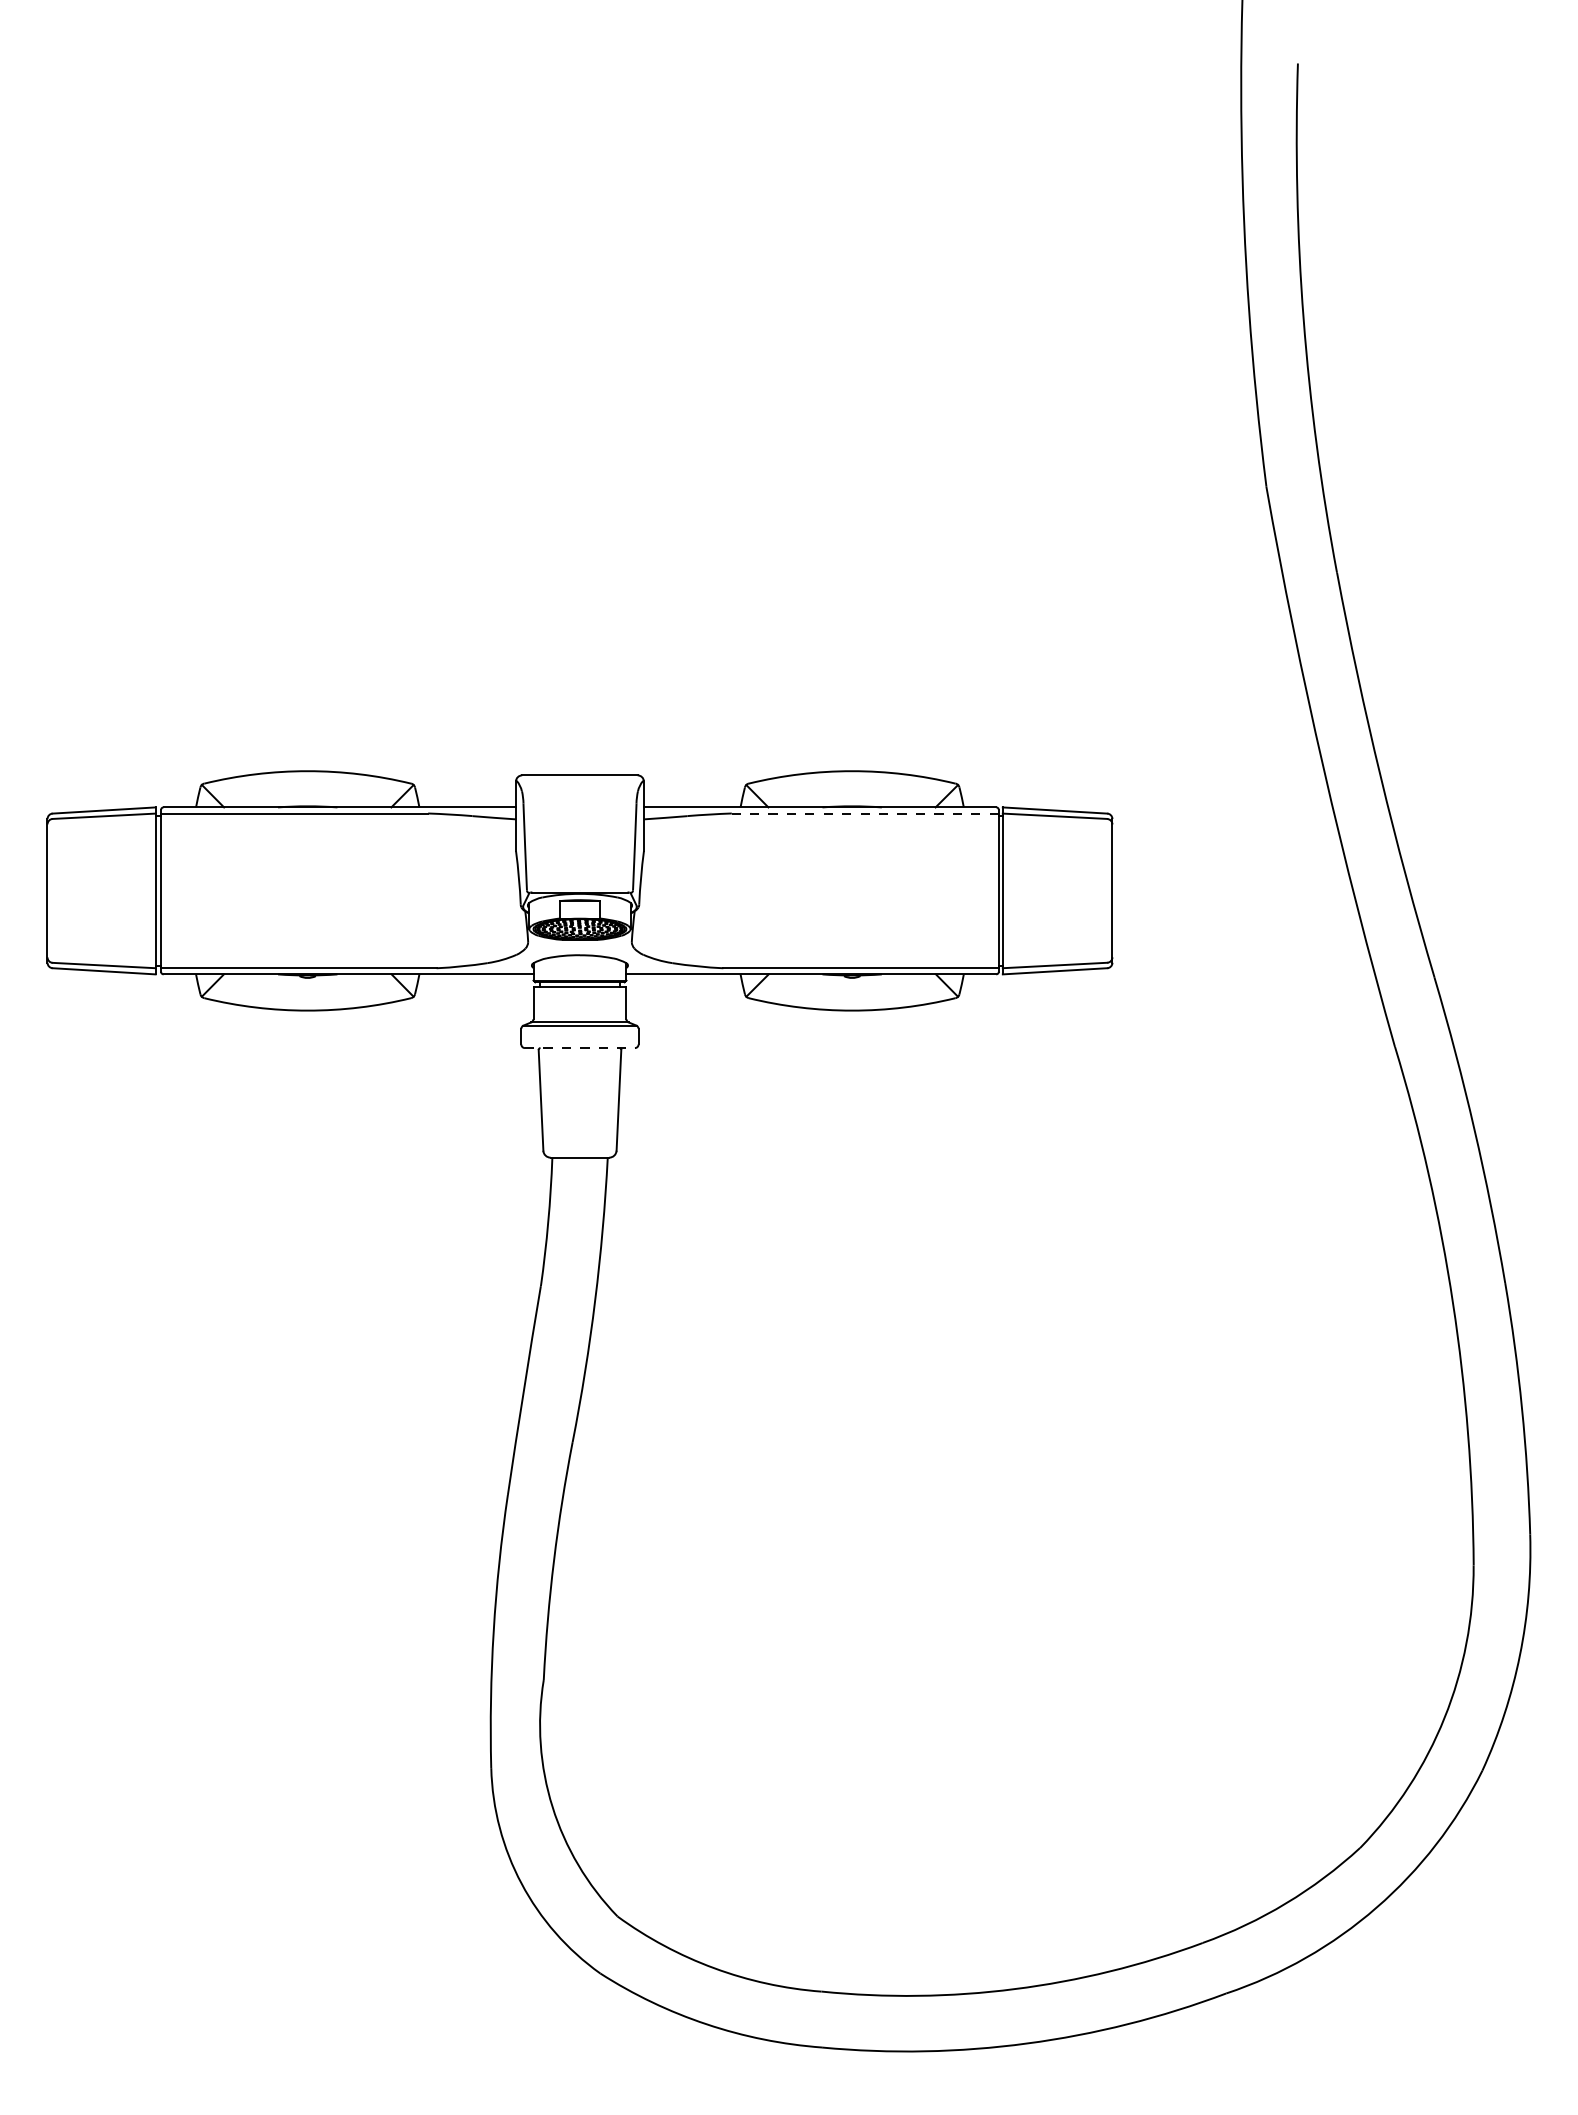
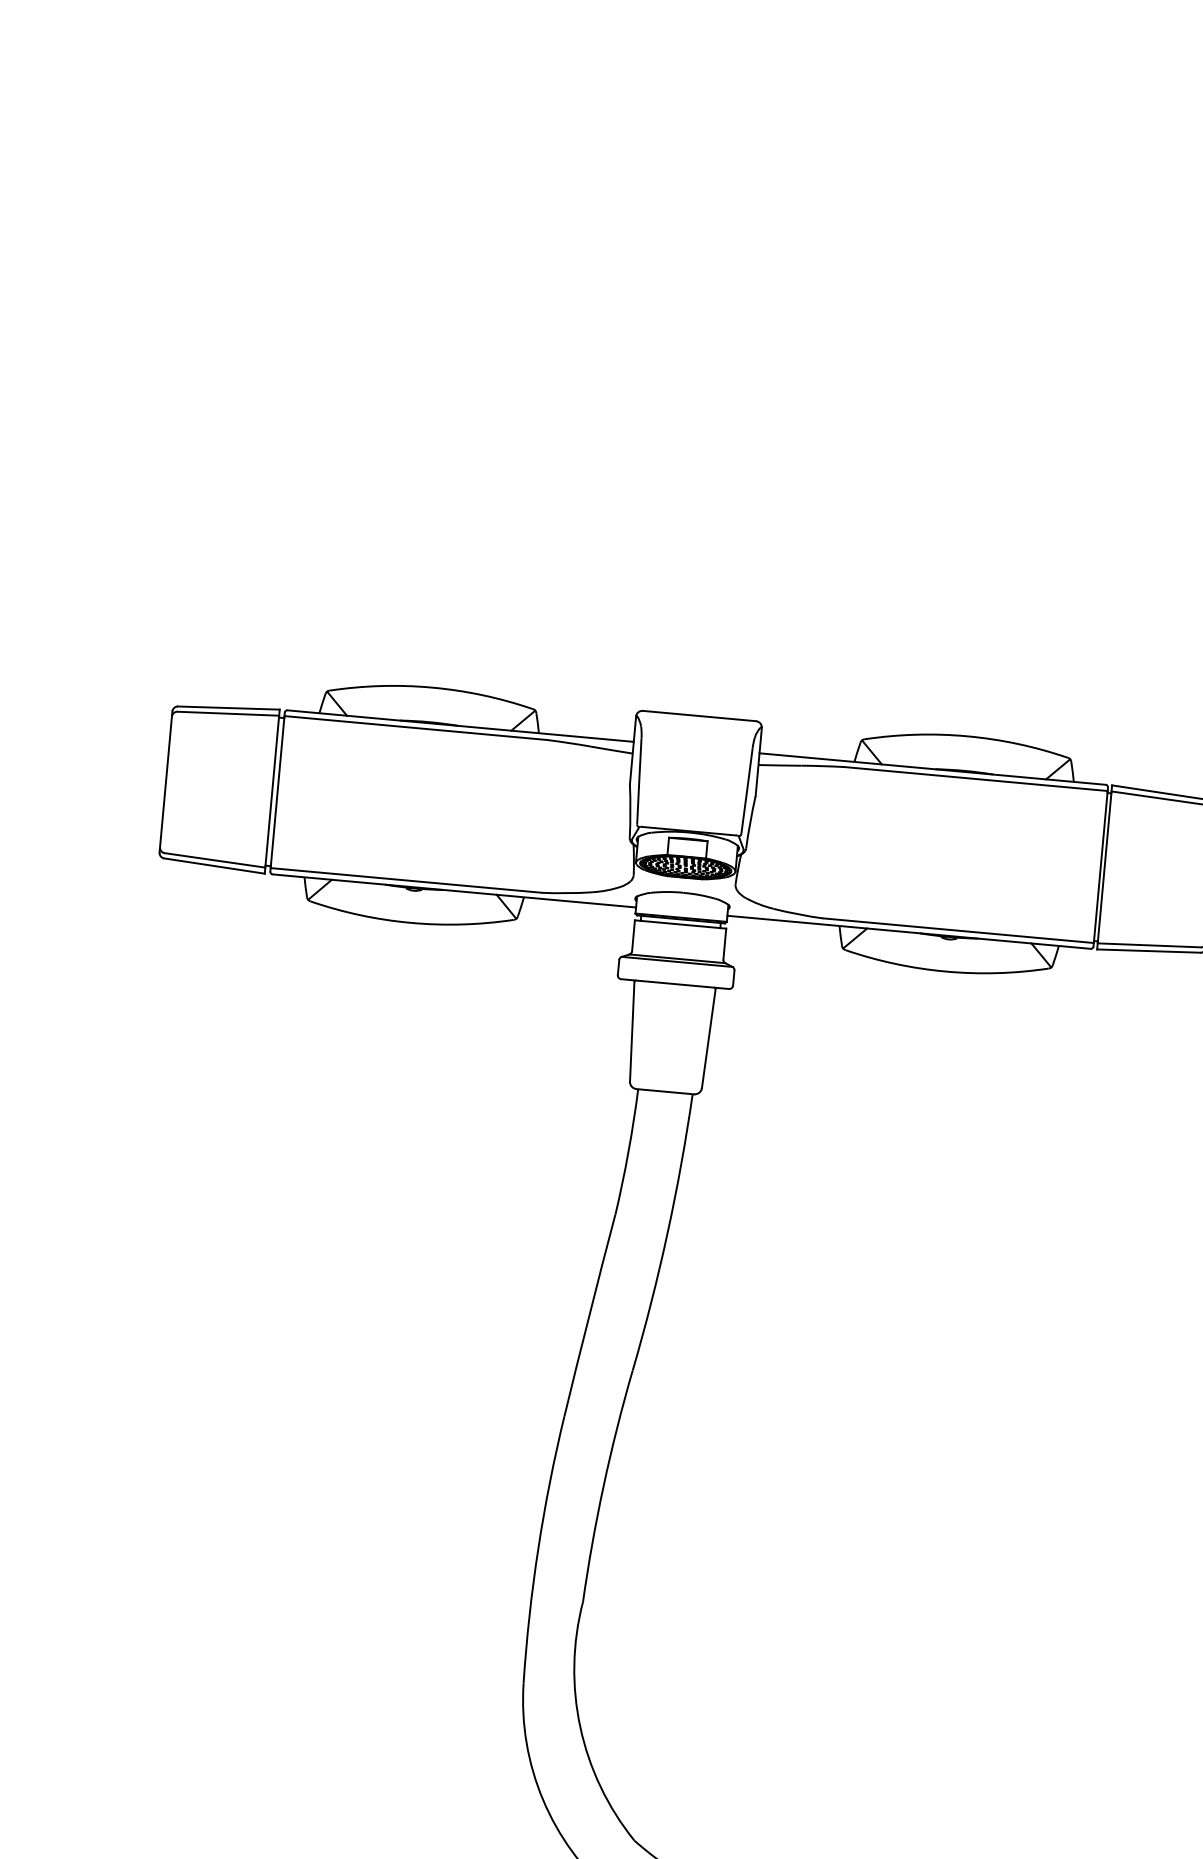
line: (865, 813) -> (976, 779), dashed -> solid
line: (579, 1048) -> (674, 984), dashed -> solid

